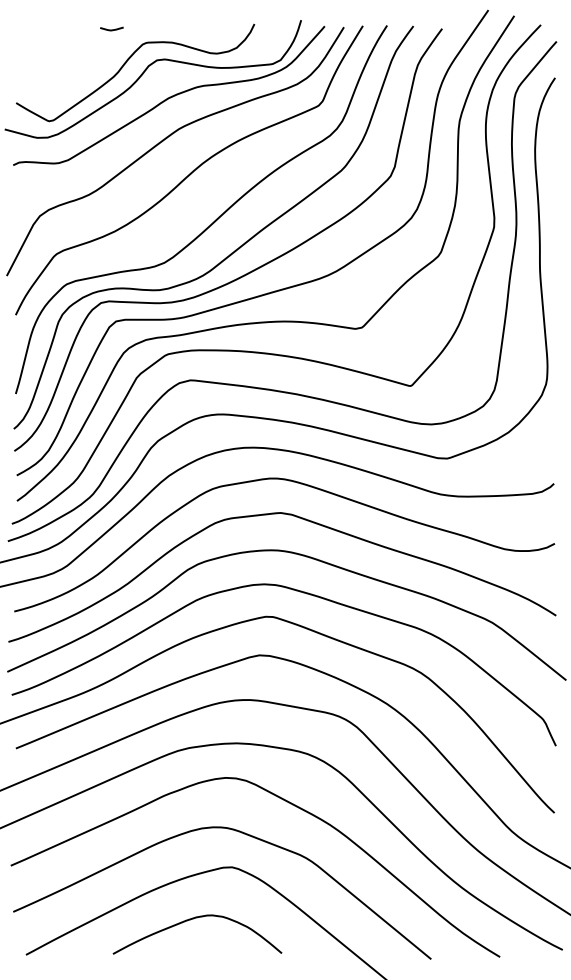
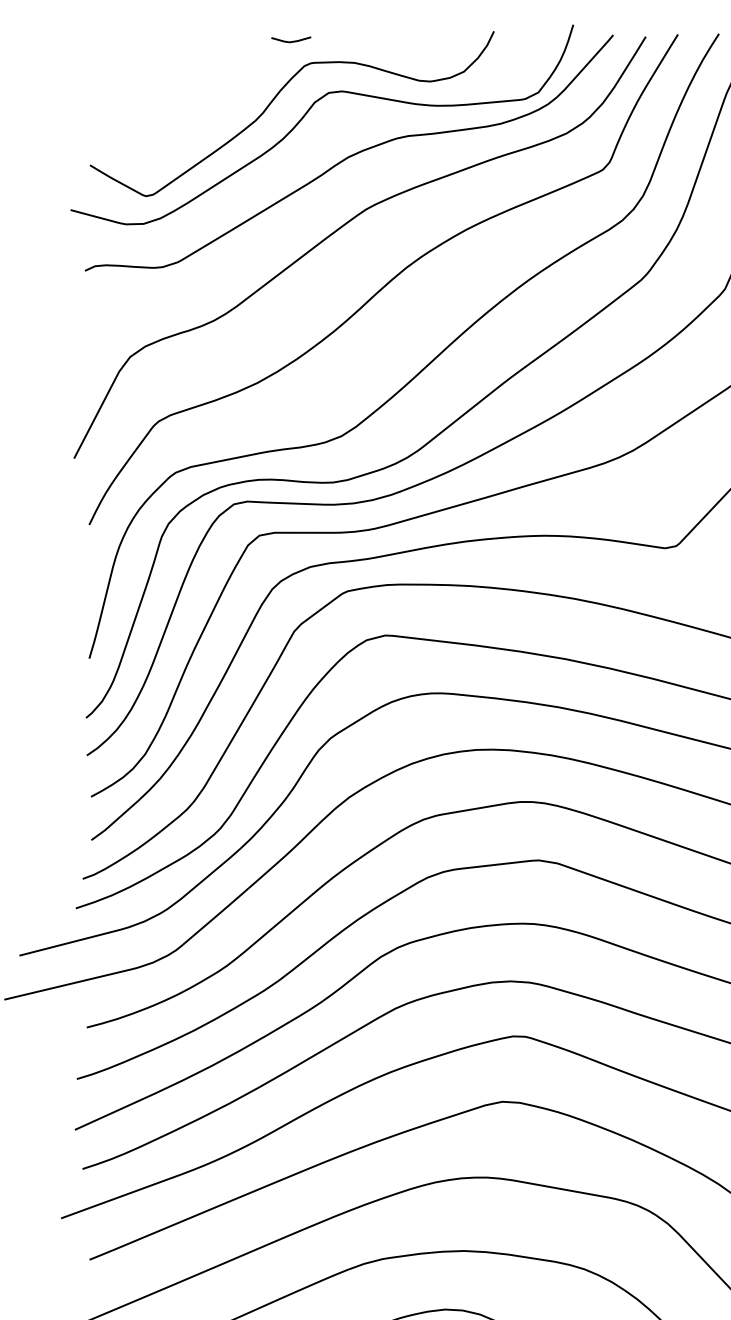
line: (111, 29) -> (290, 40), moved

